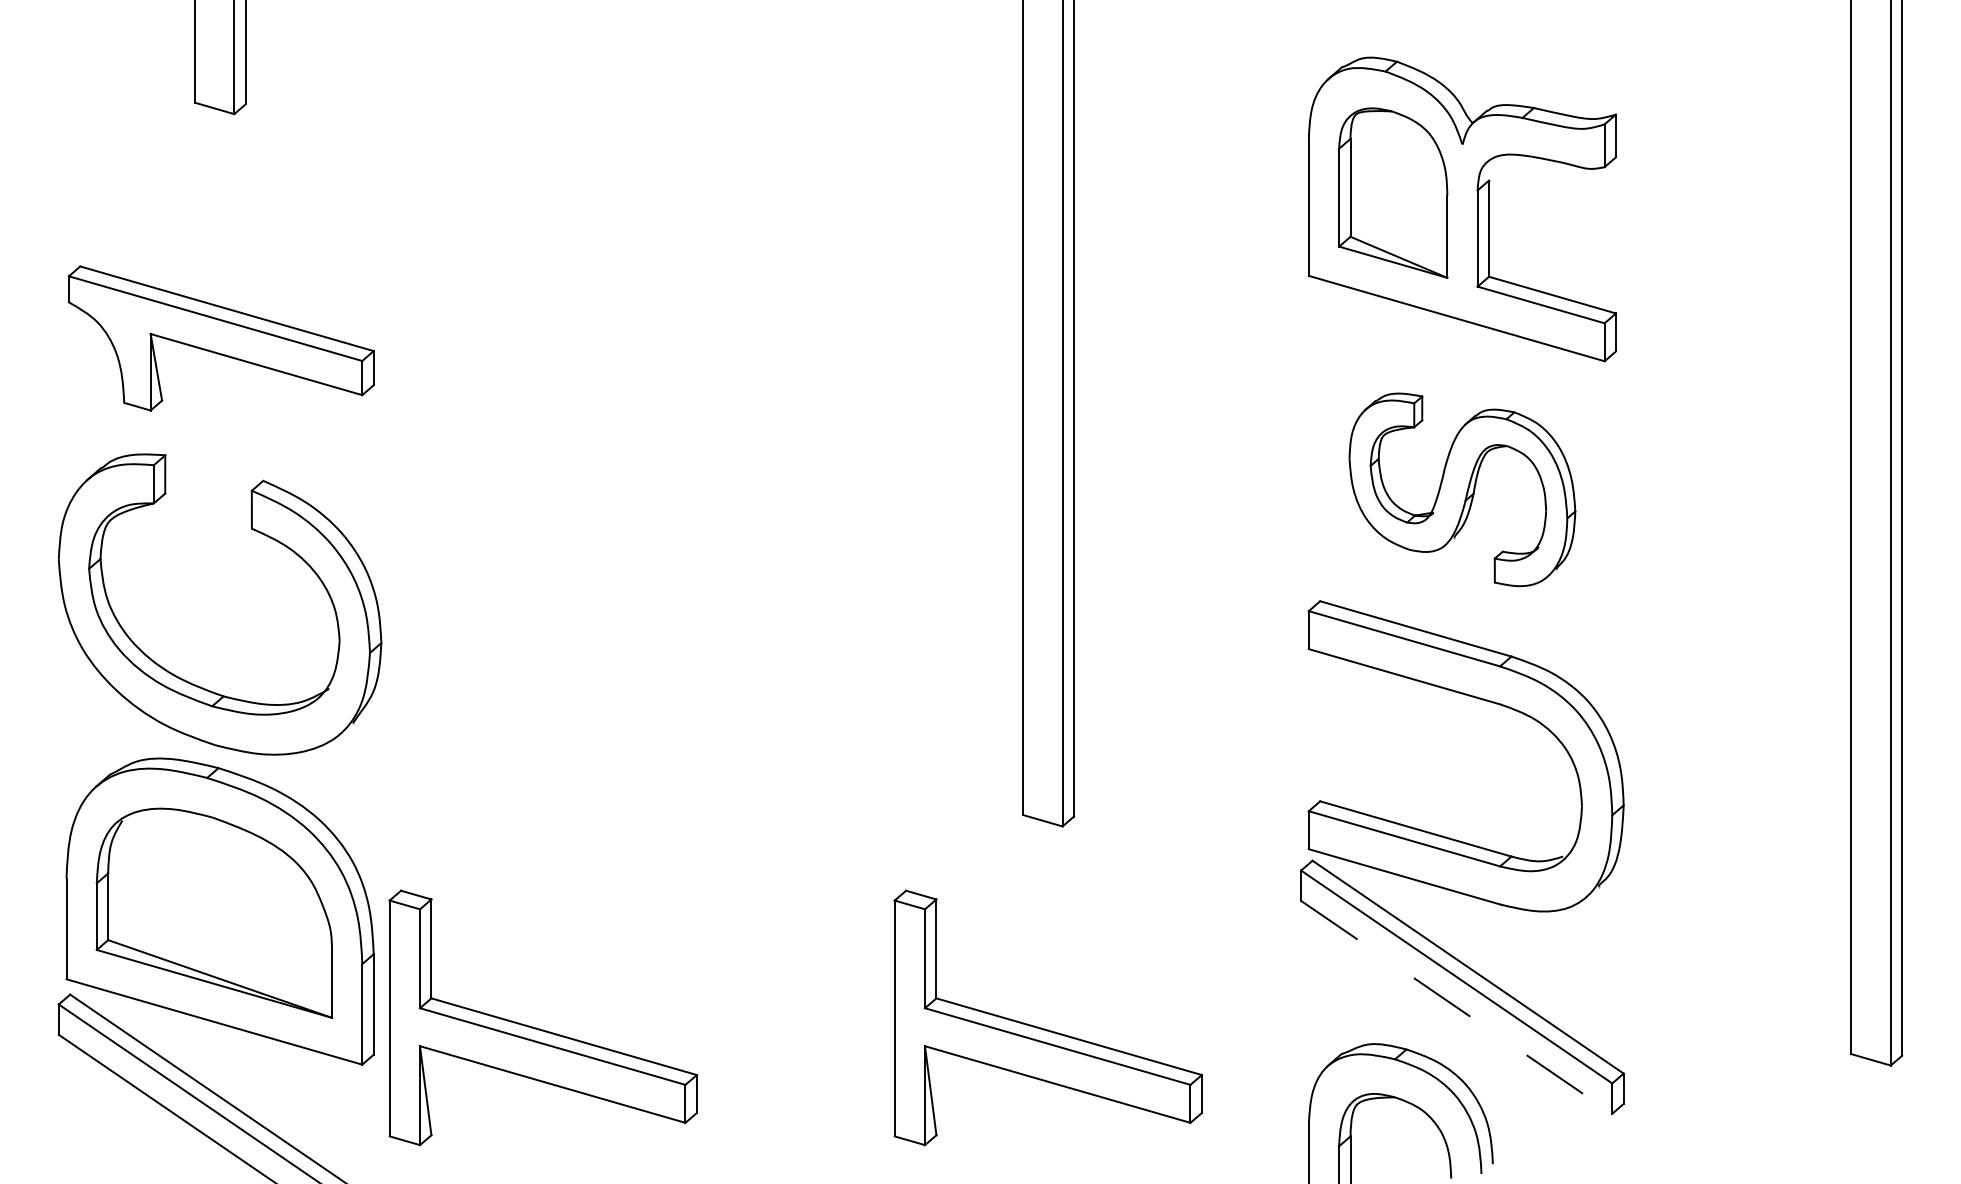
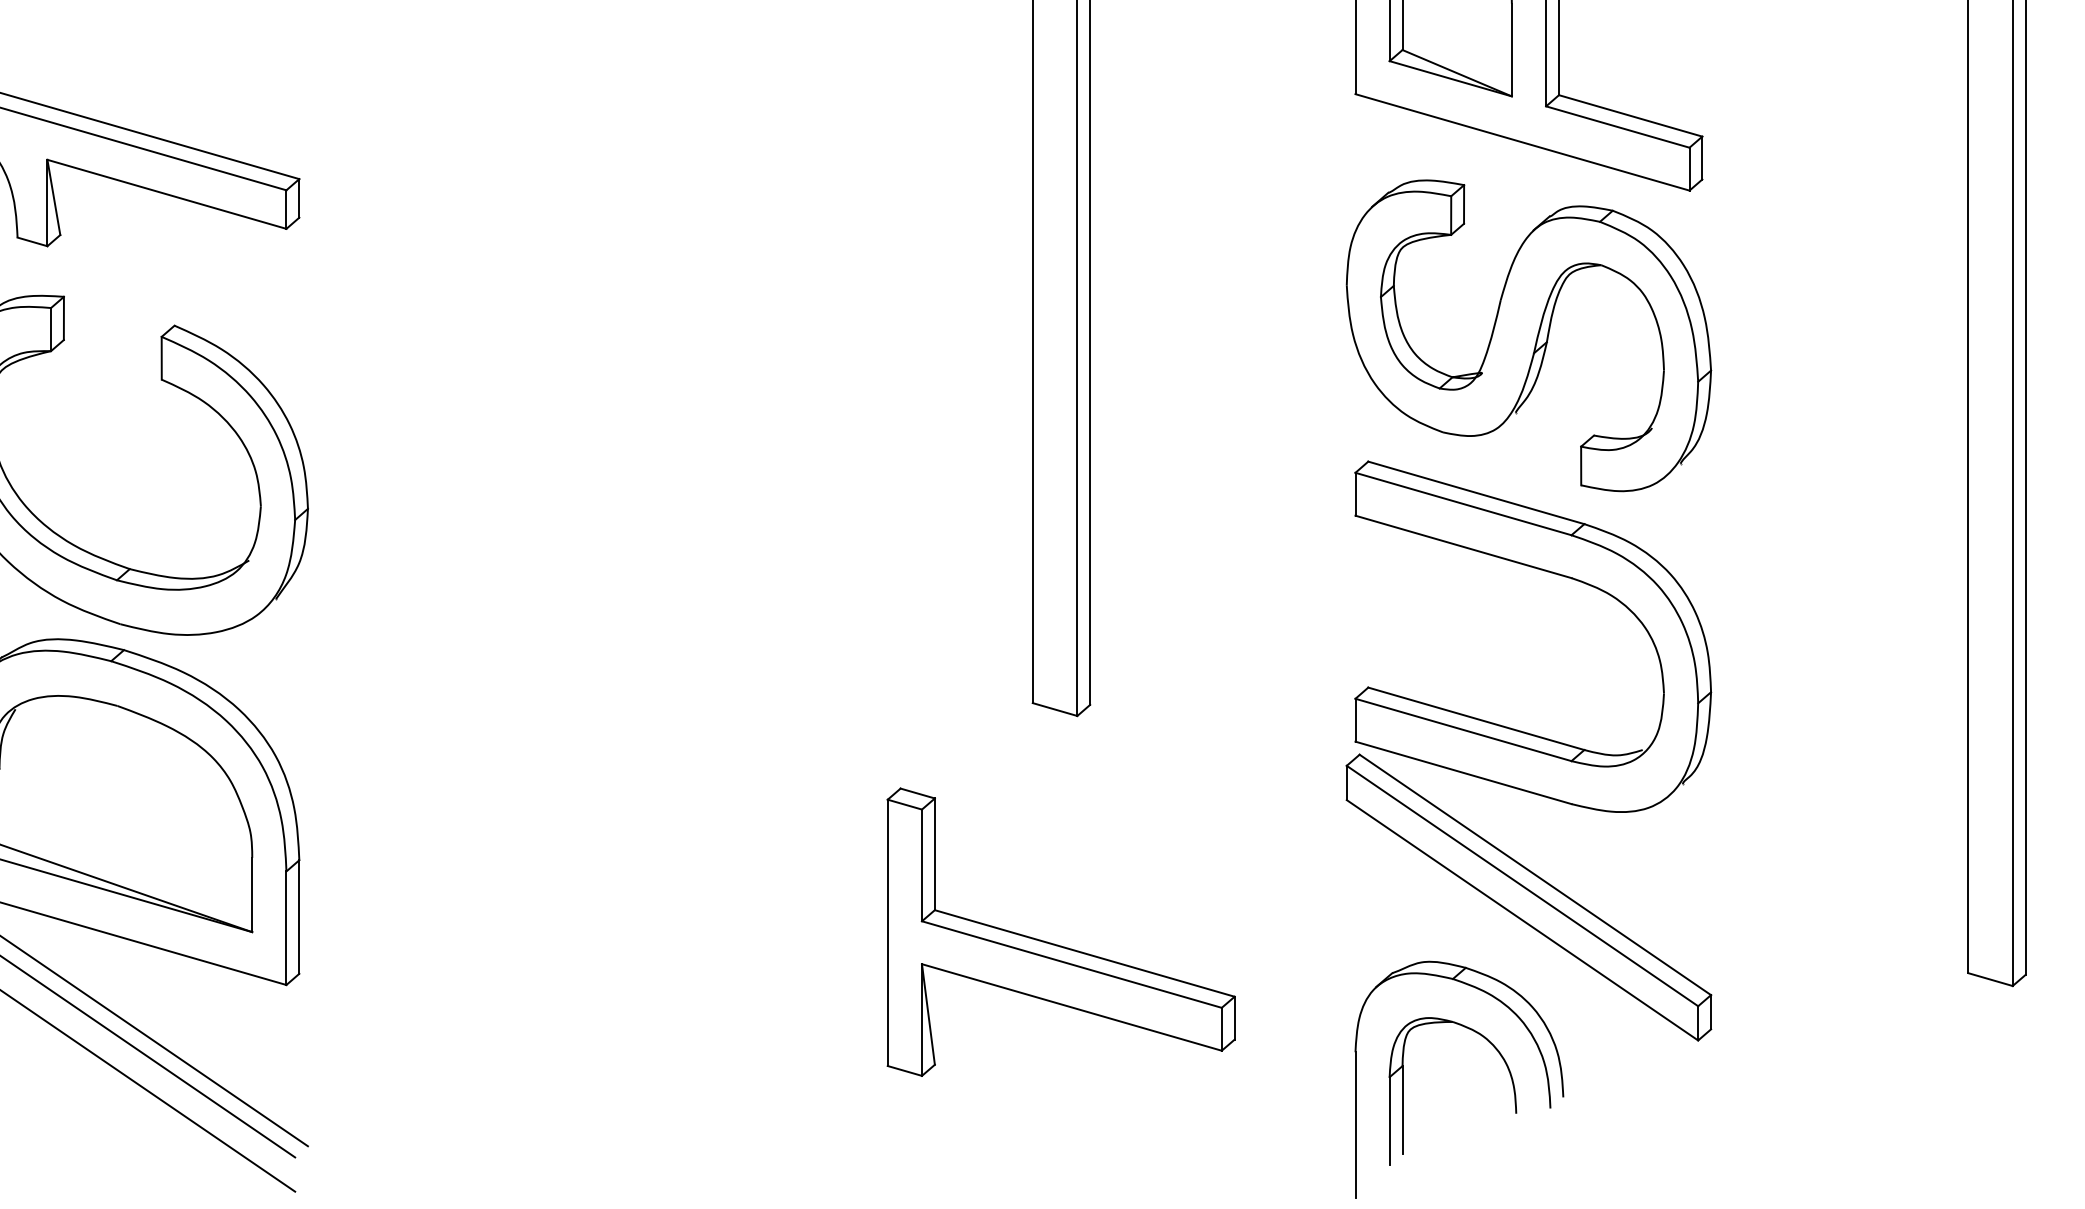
part: (1462, 489) -> (1529, 335), size x1.43
line: (1457, 1007) -> (1523, 920), dashed -> solid
part: (539, 1028) -> (486, 944), removed

